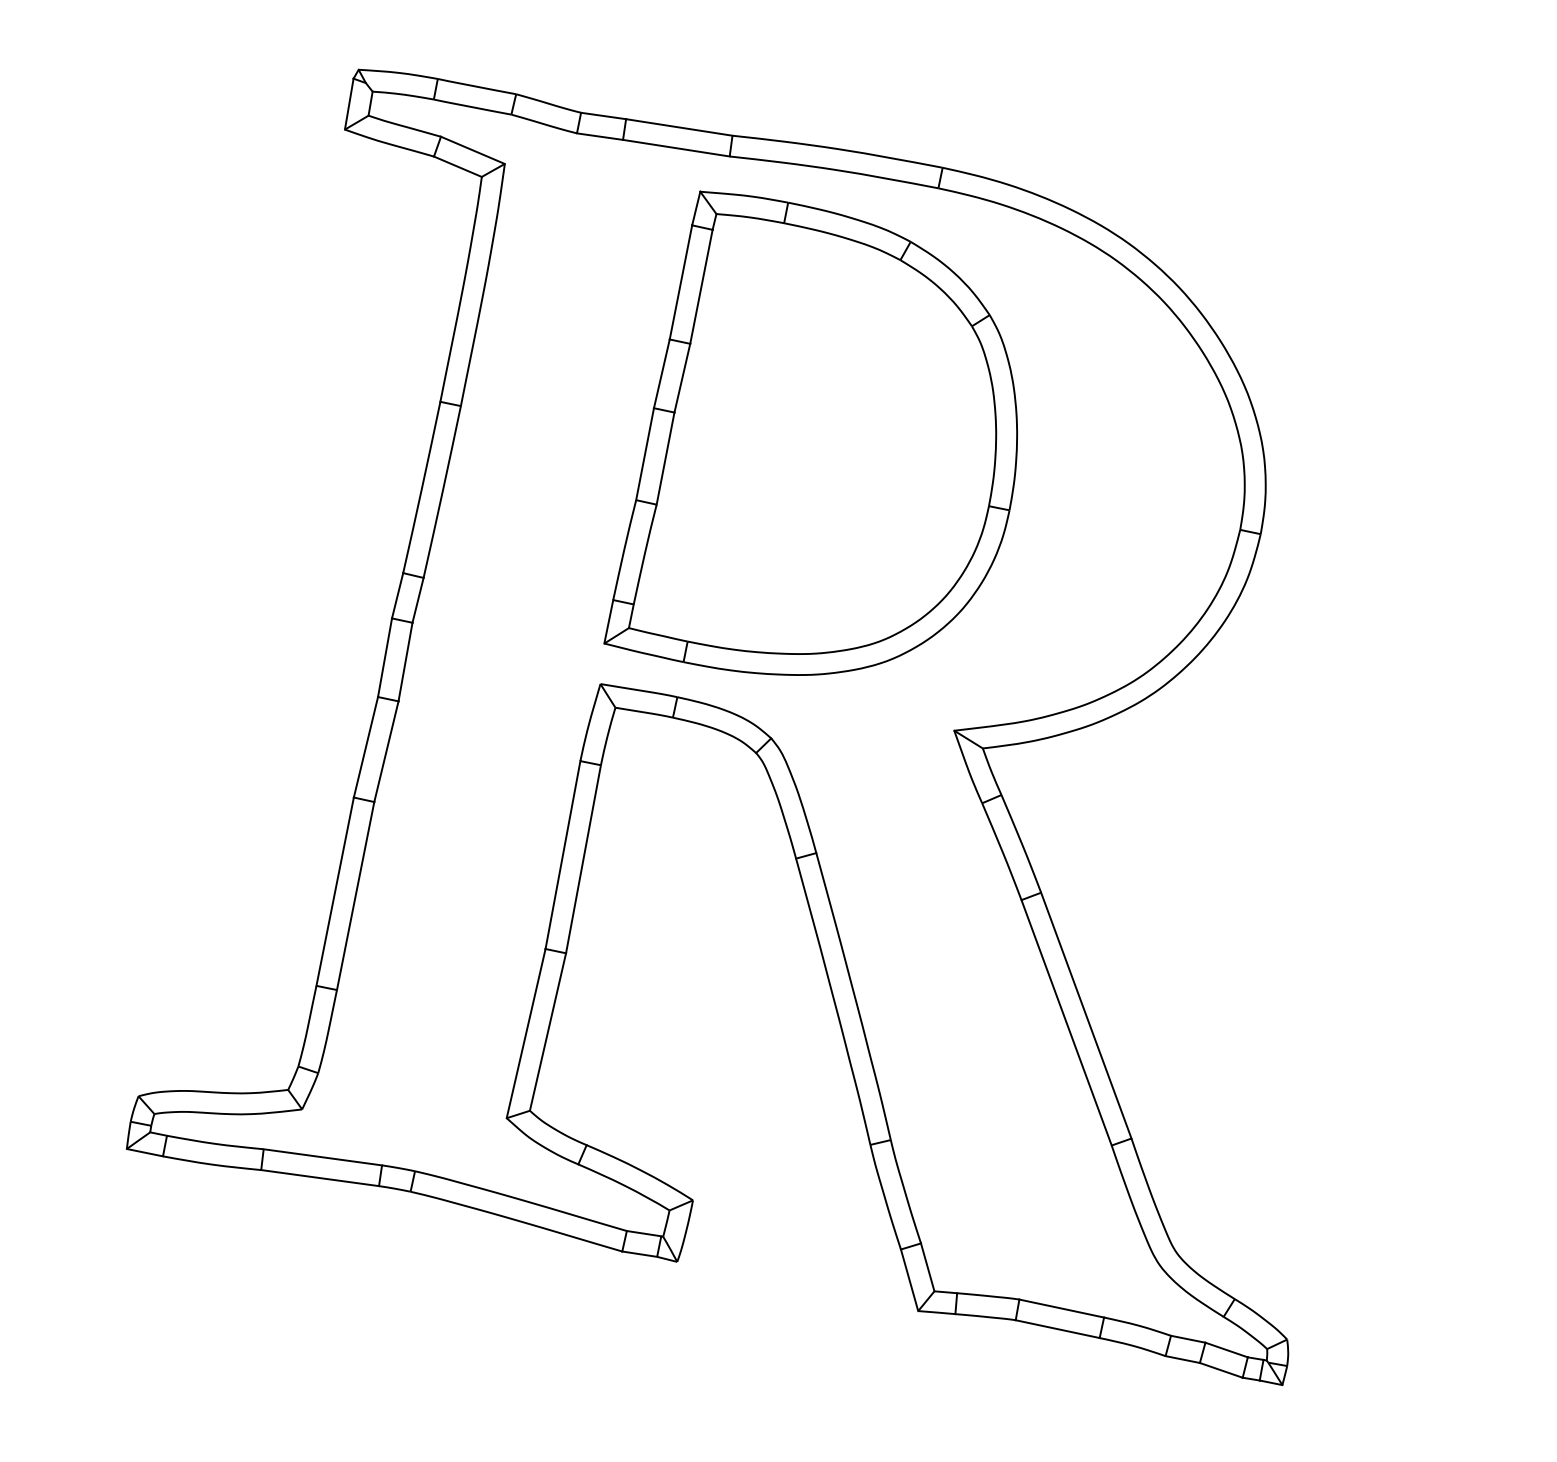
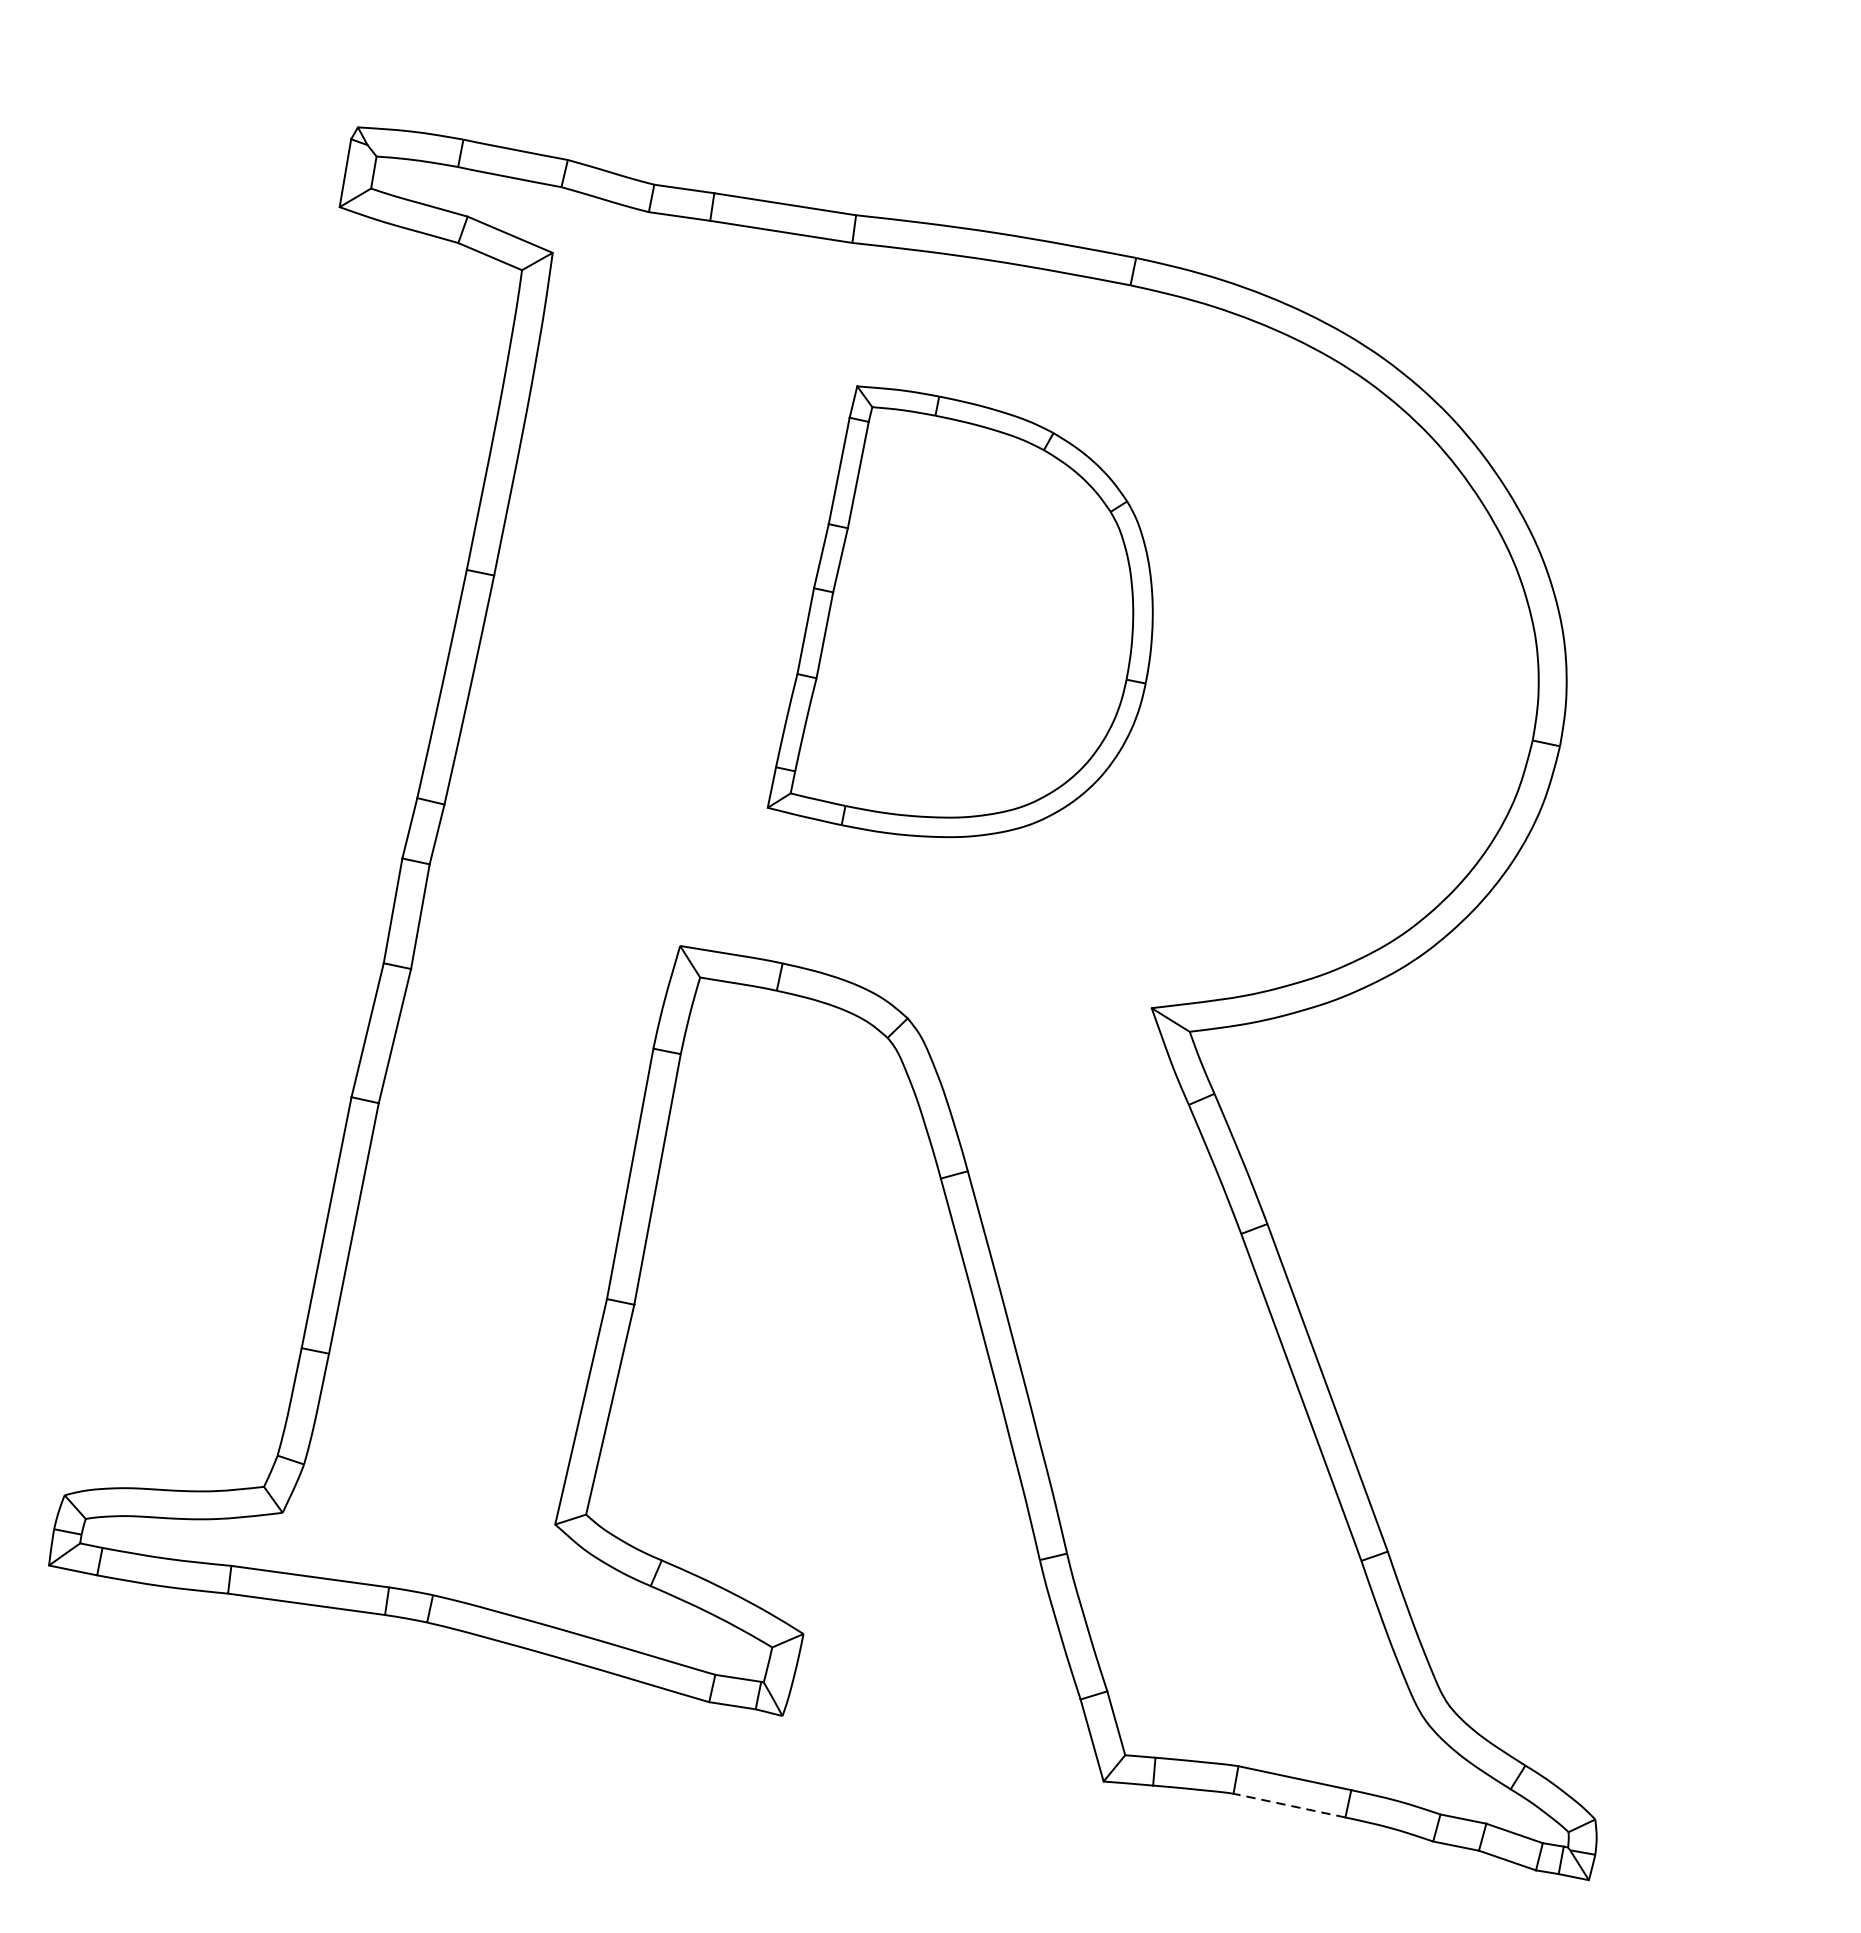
part: (810, 432) -> (960, 610), size x0.7
line: (1057, 1329) -> (1289, 1806), solid -> dashed

